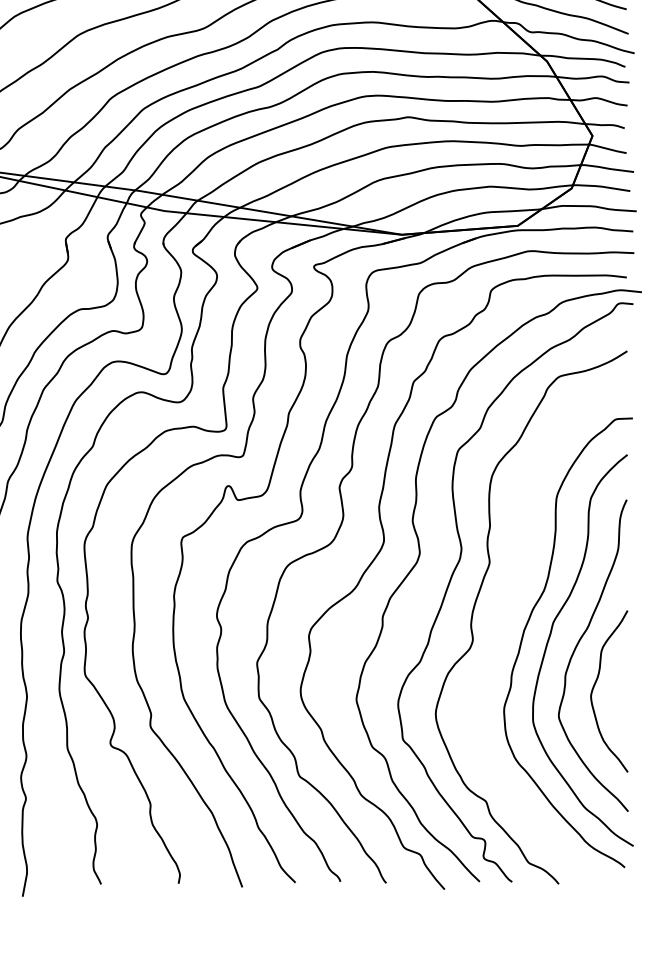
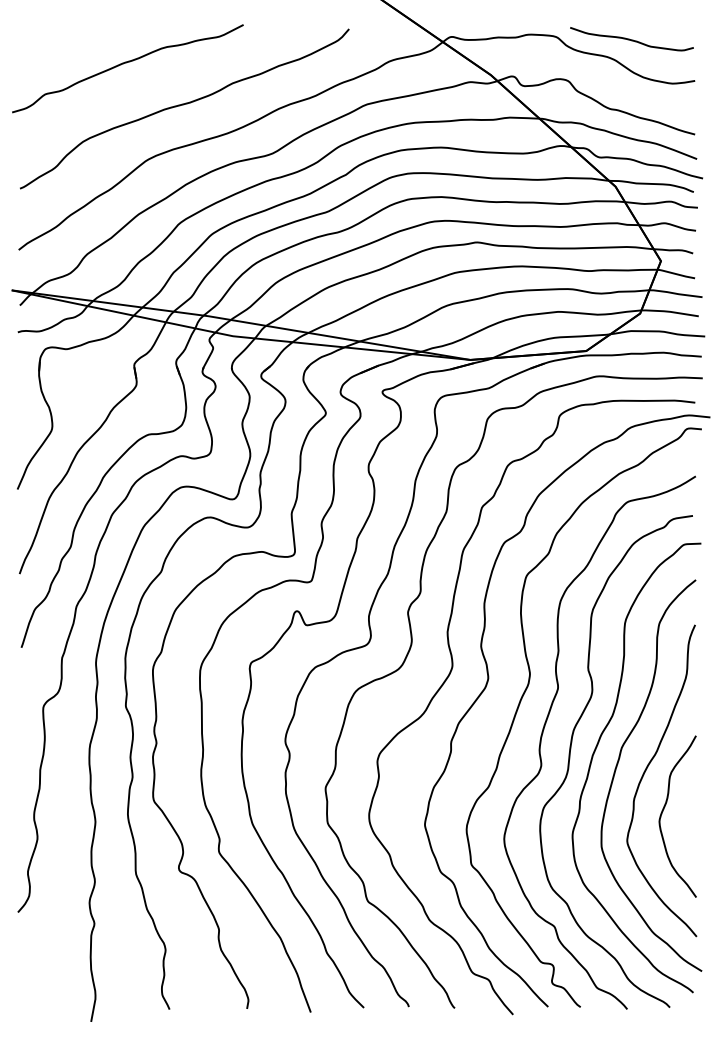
curve: (502, 634) -> (570, 759), added

